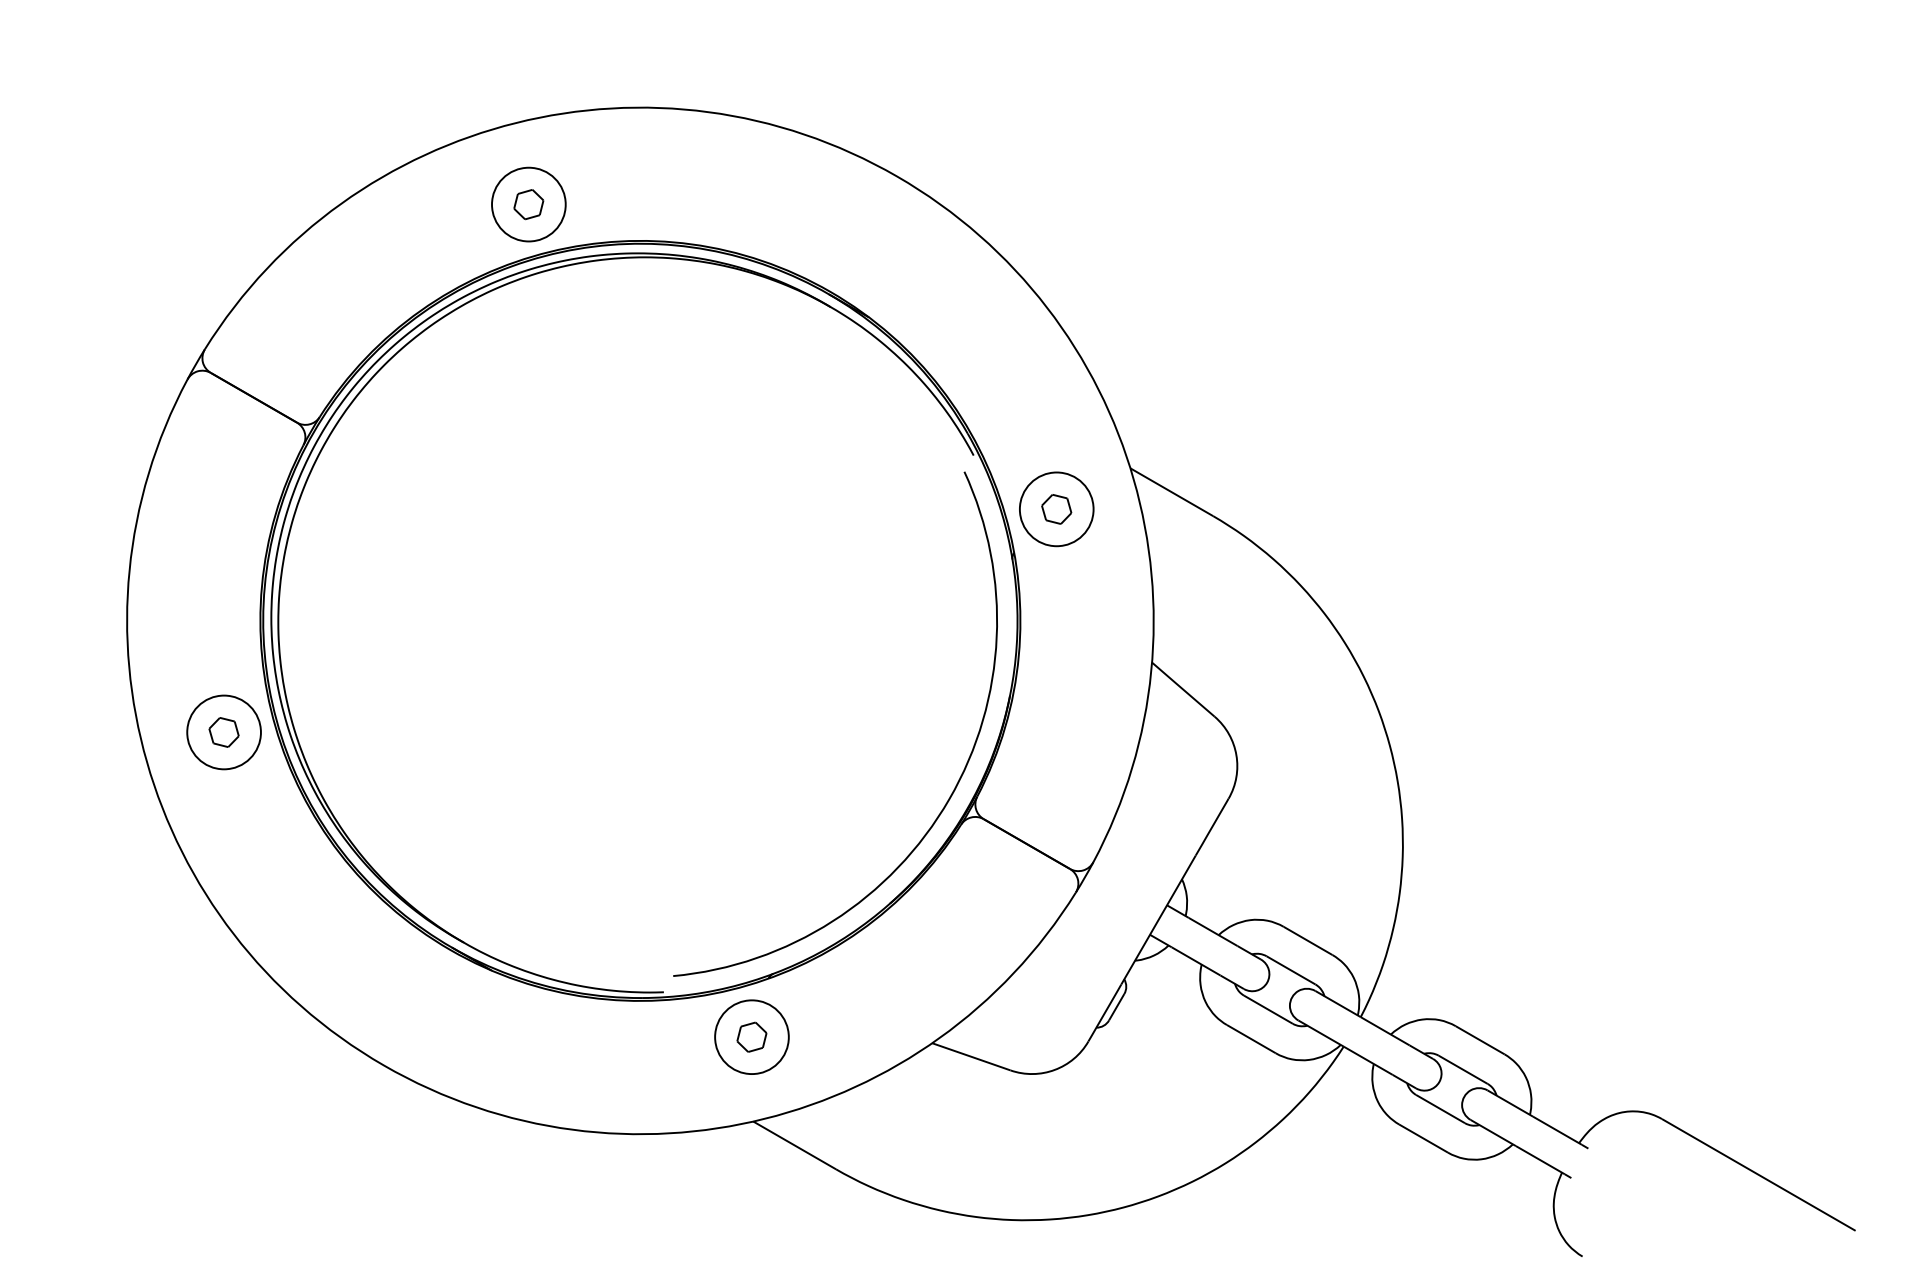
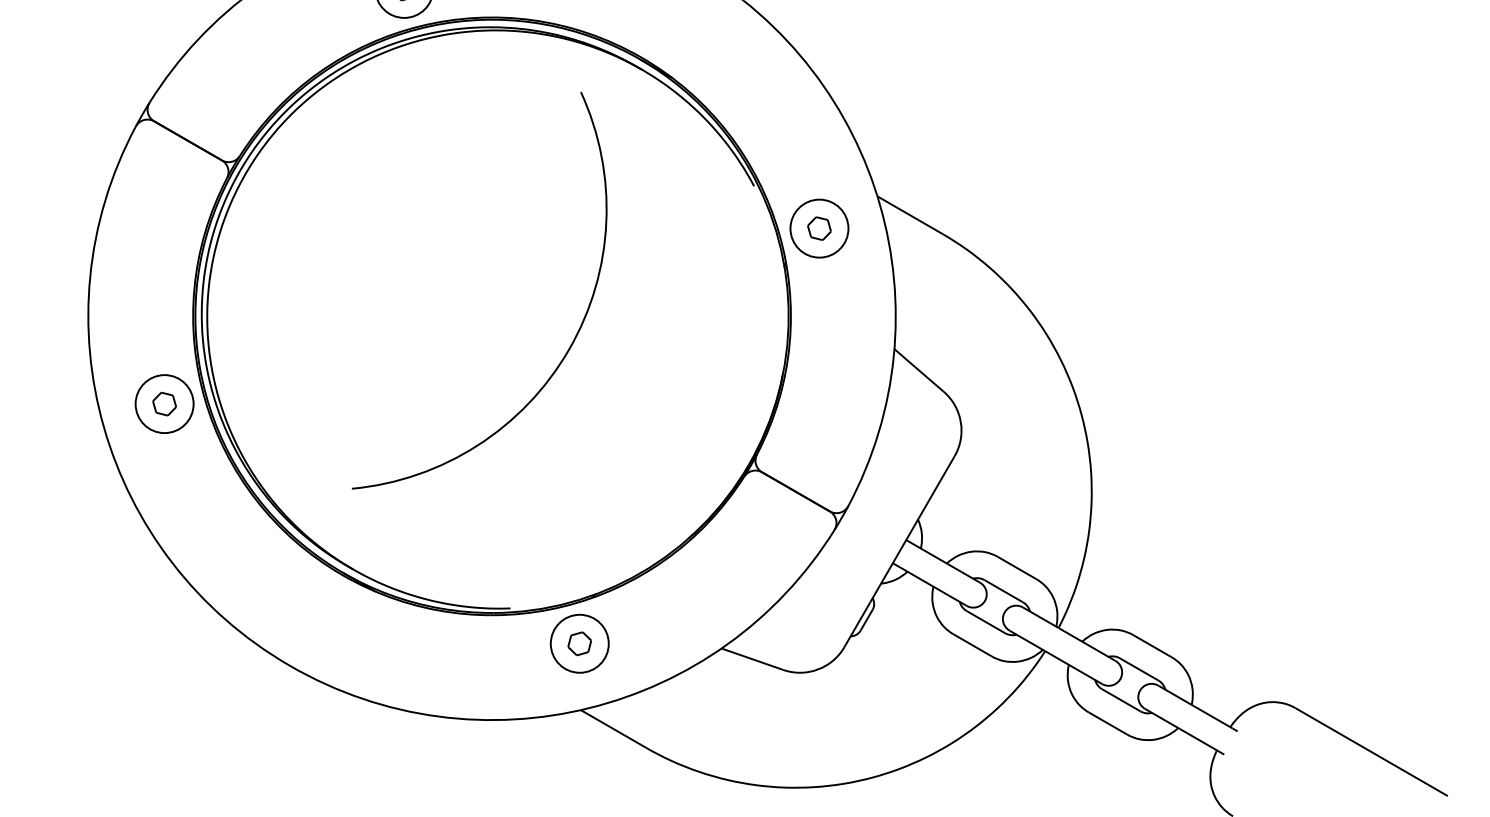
curve: (956, 783) -> (574, 337), moved

